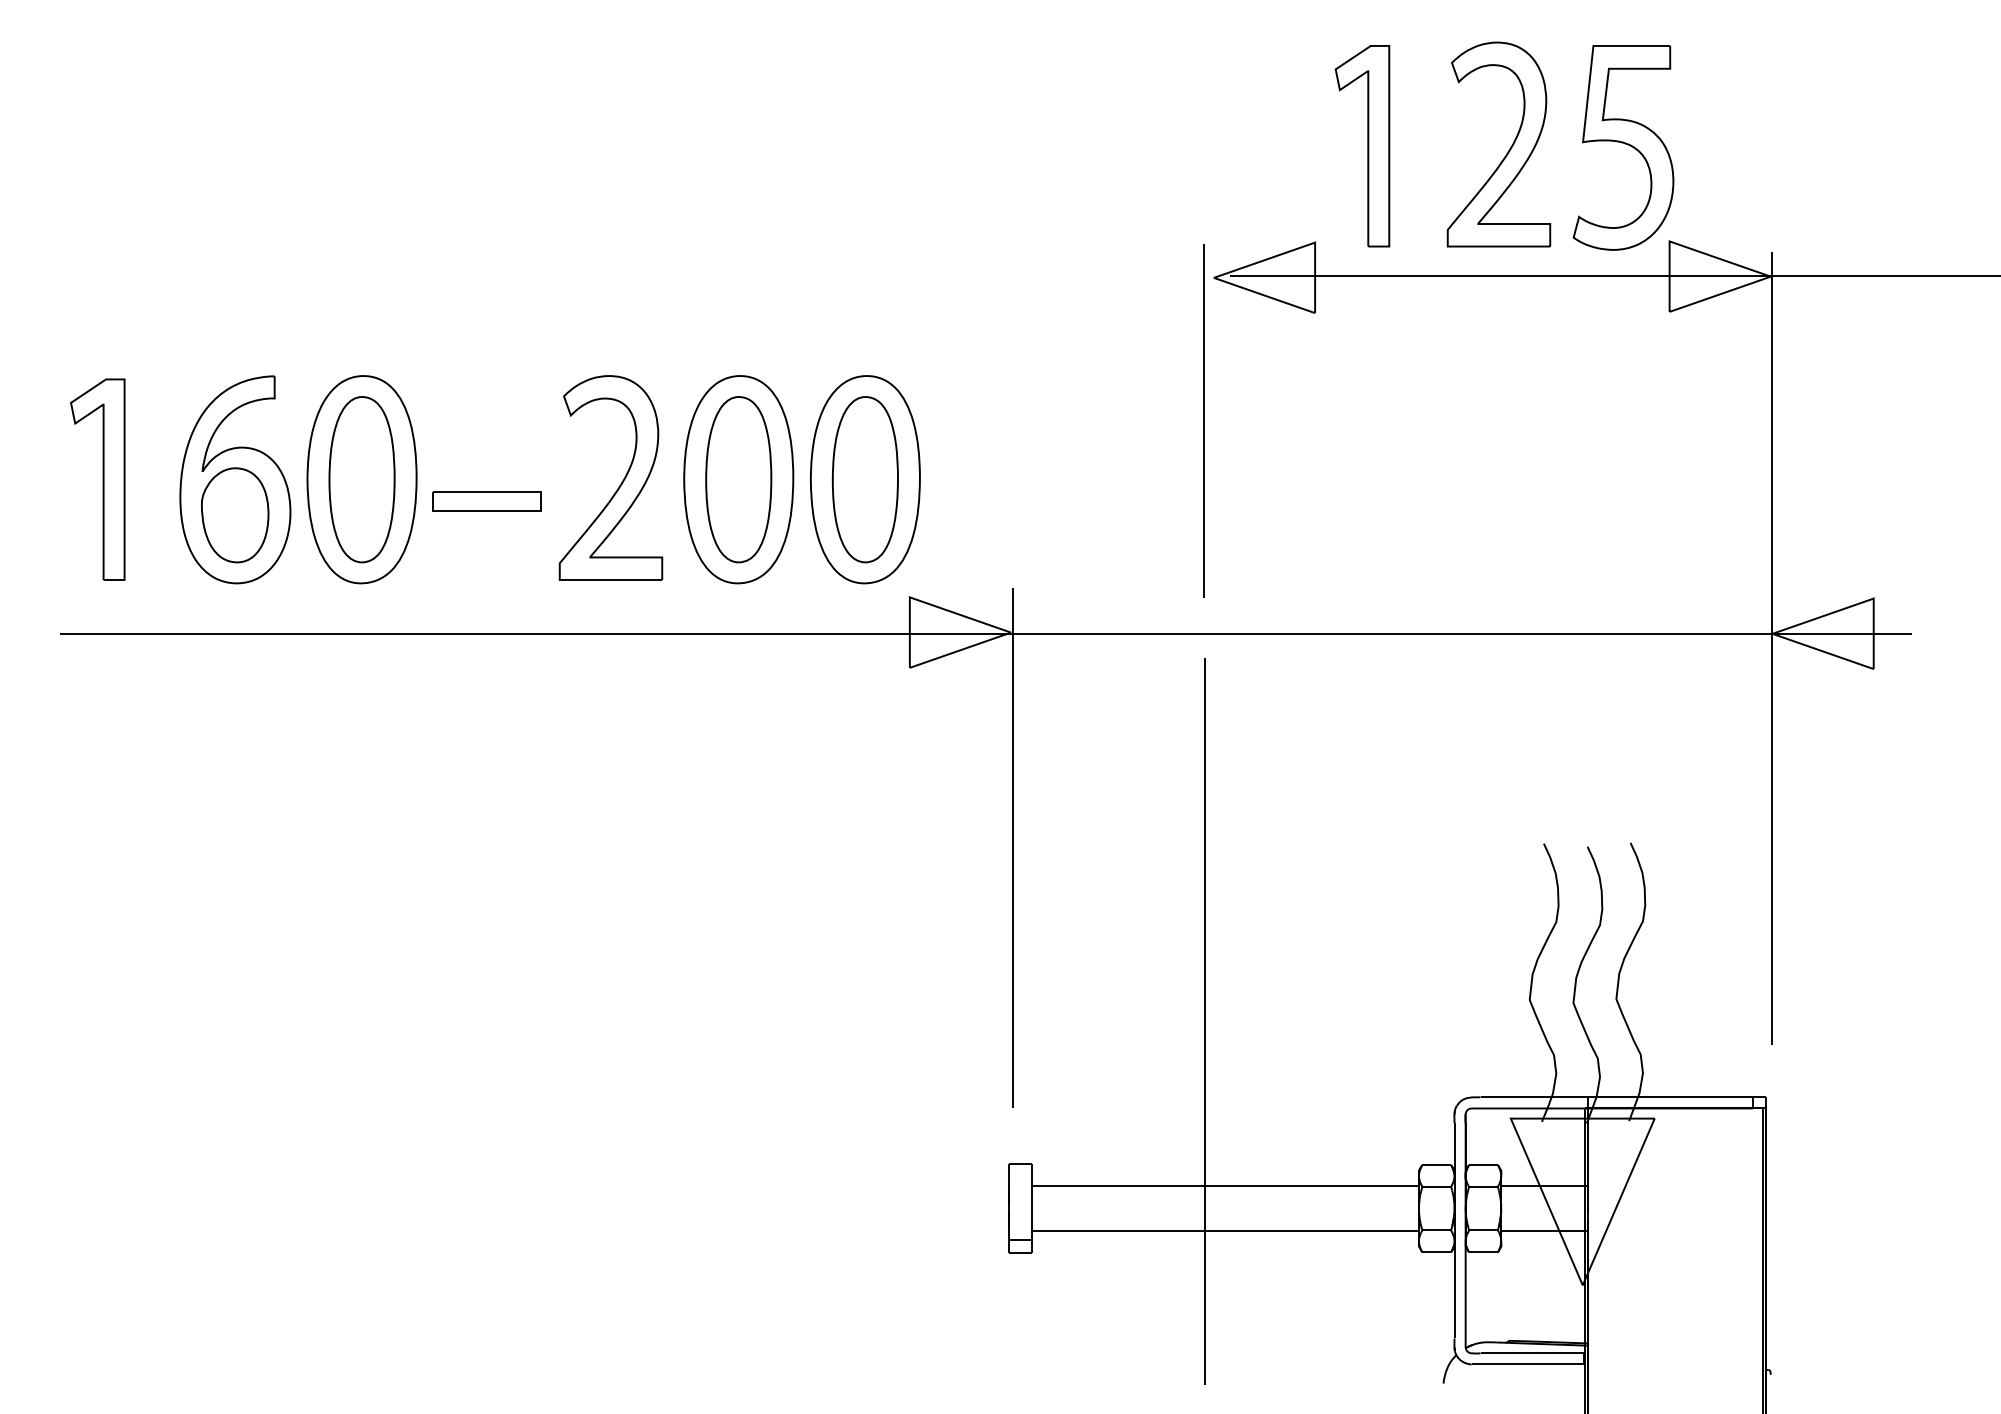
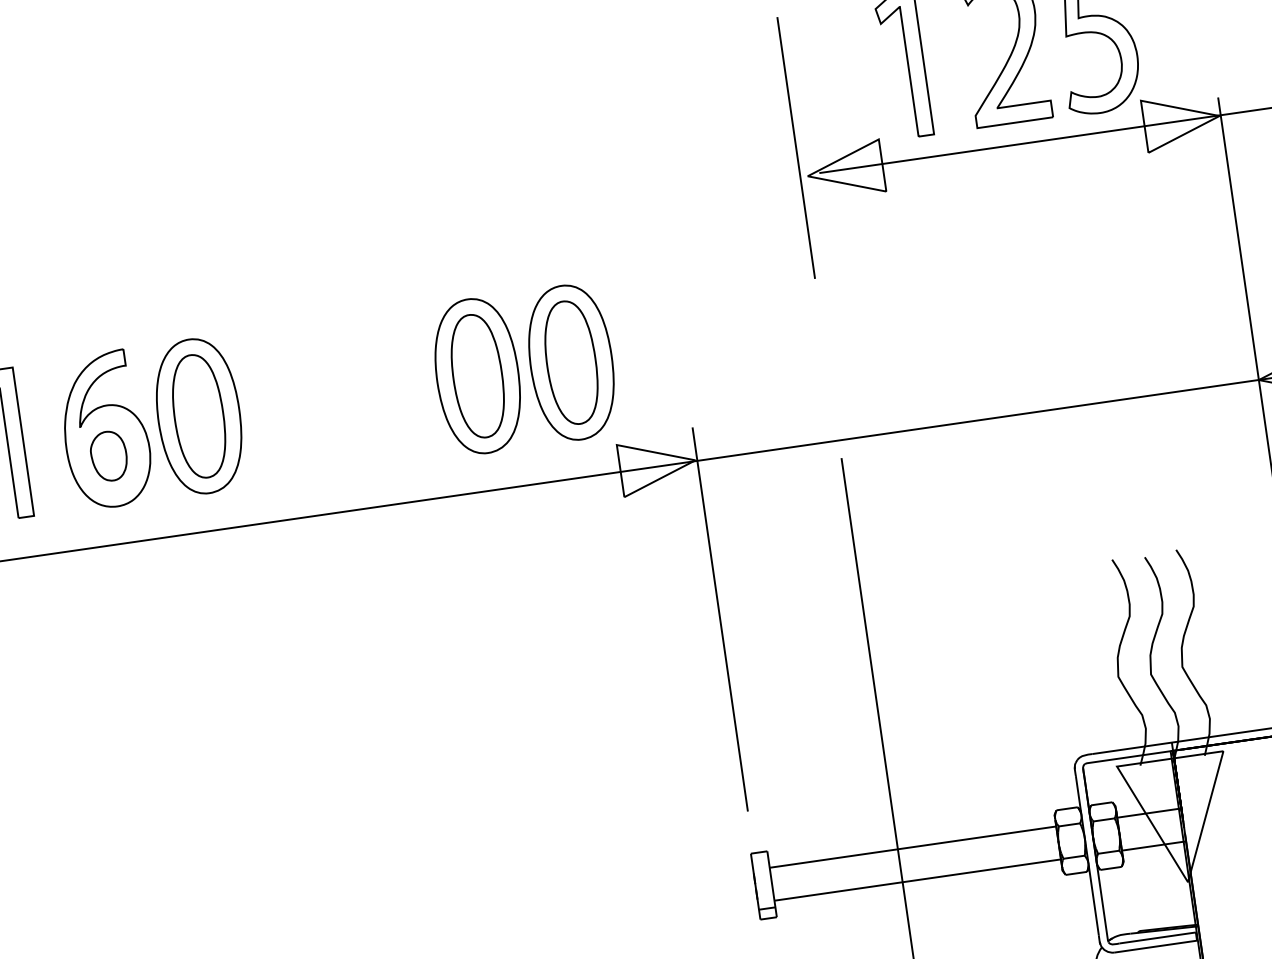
line: (1203, 420) -> (795, 147), moved
part: (620, 483) -> (390, 391), removed
part: (486, 501) -> (293, 419), removed
part: (235, 515) -> (109, 456), size x0.7

